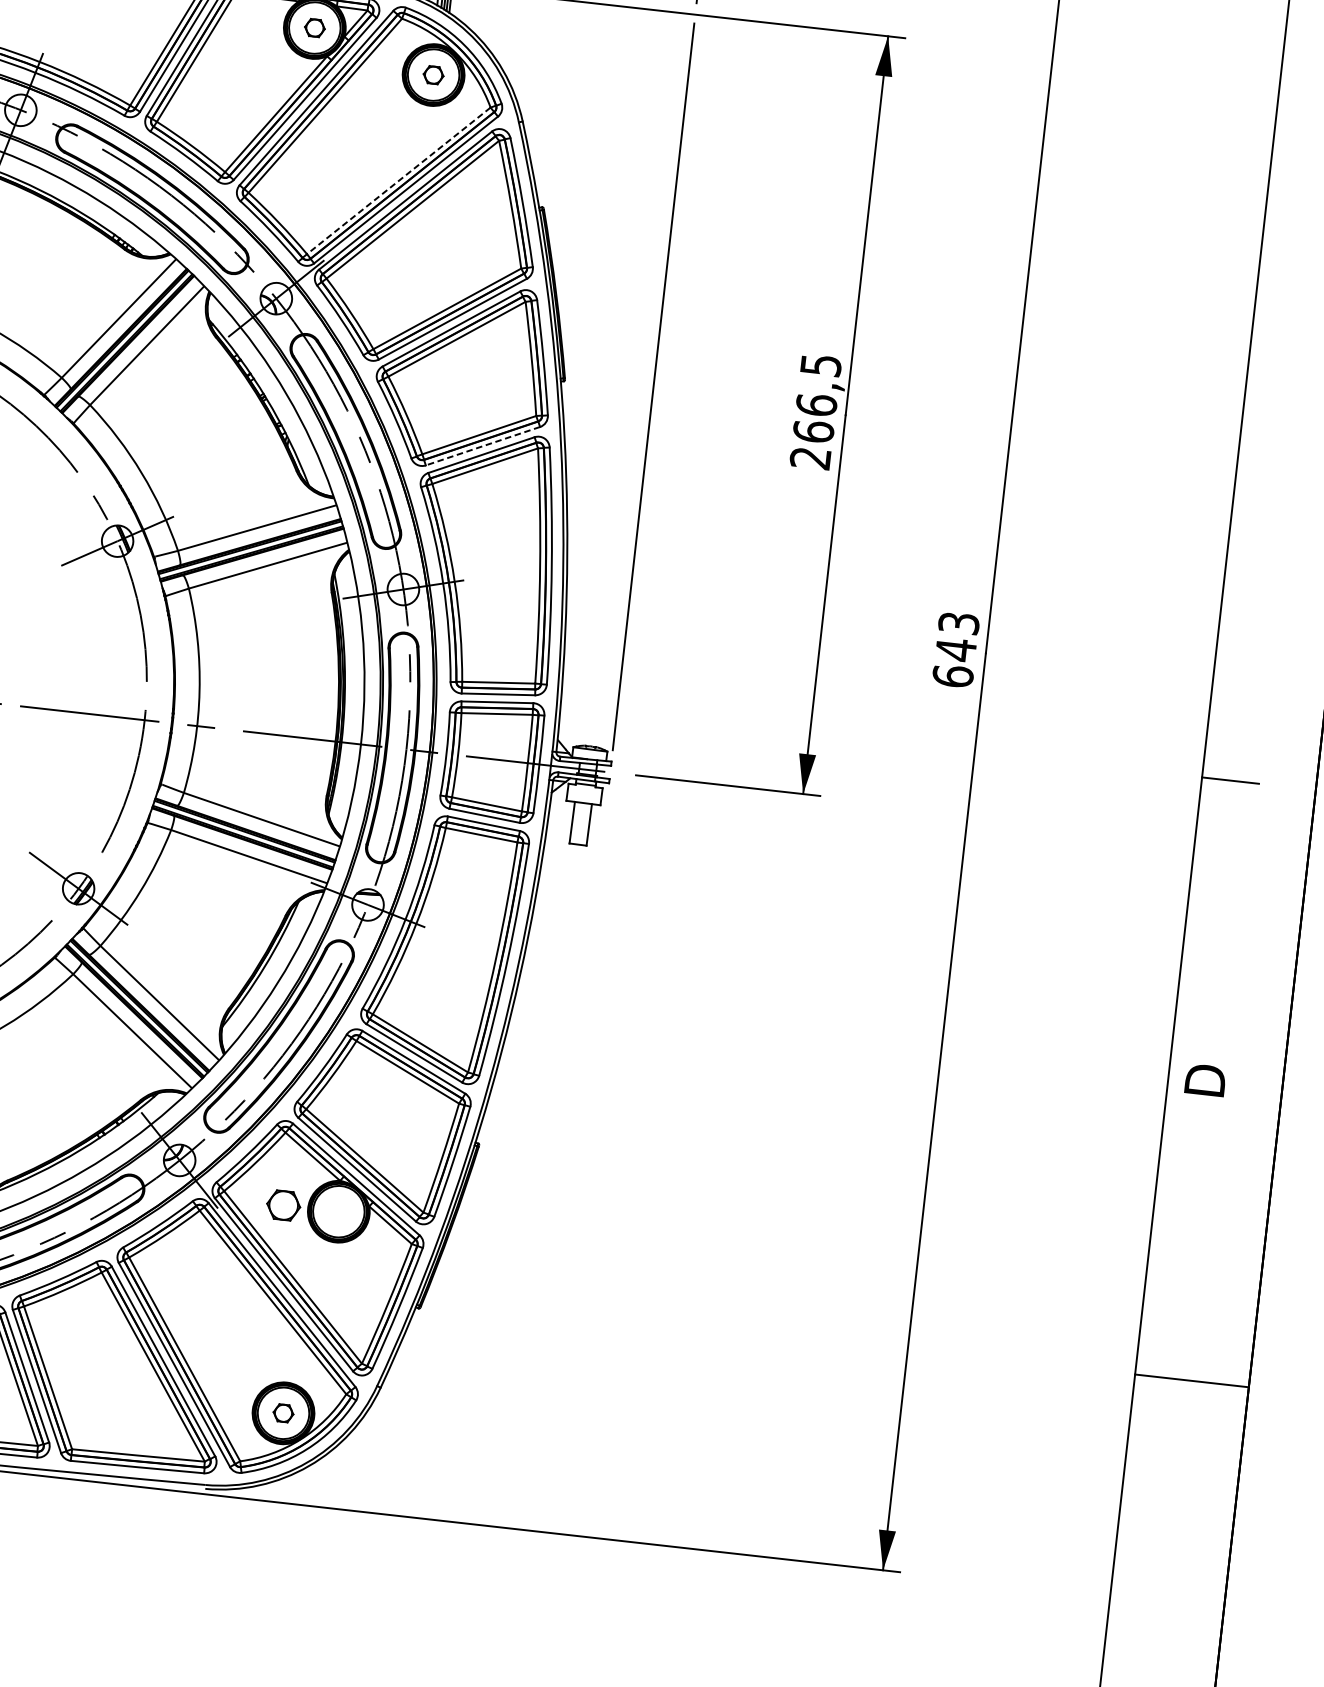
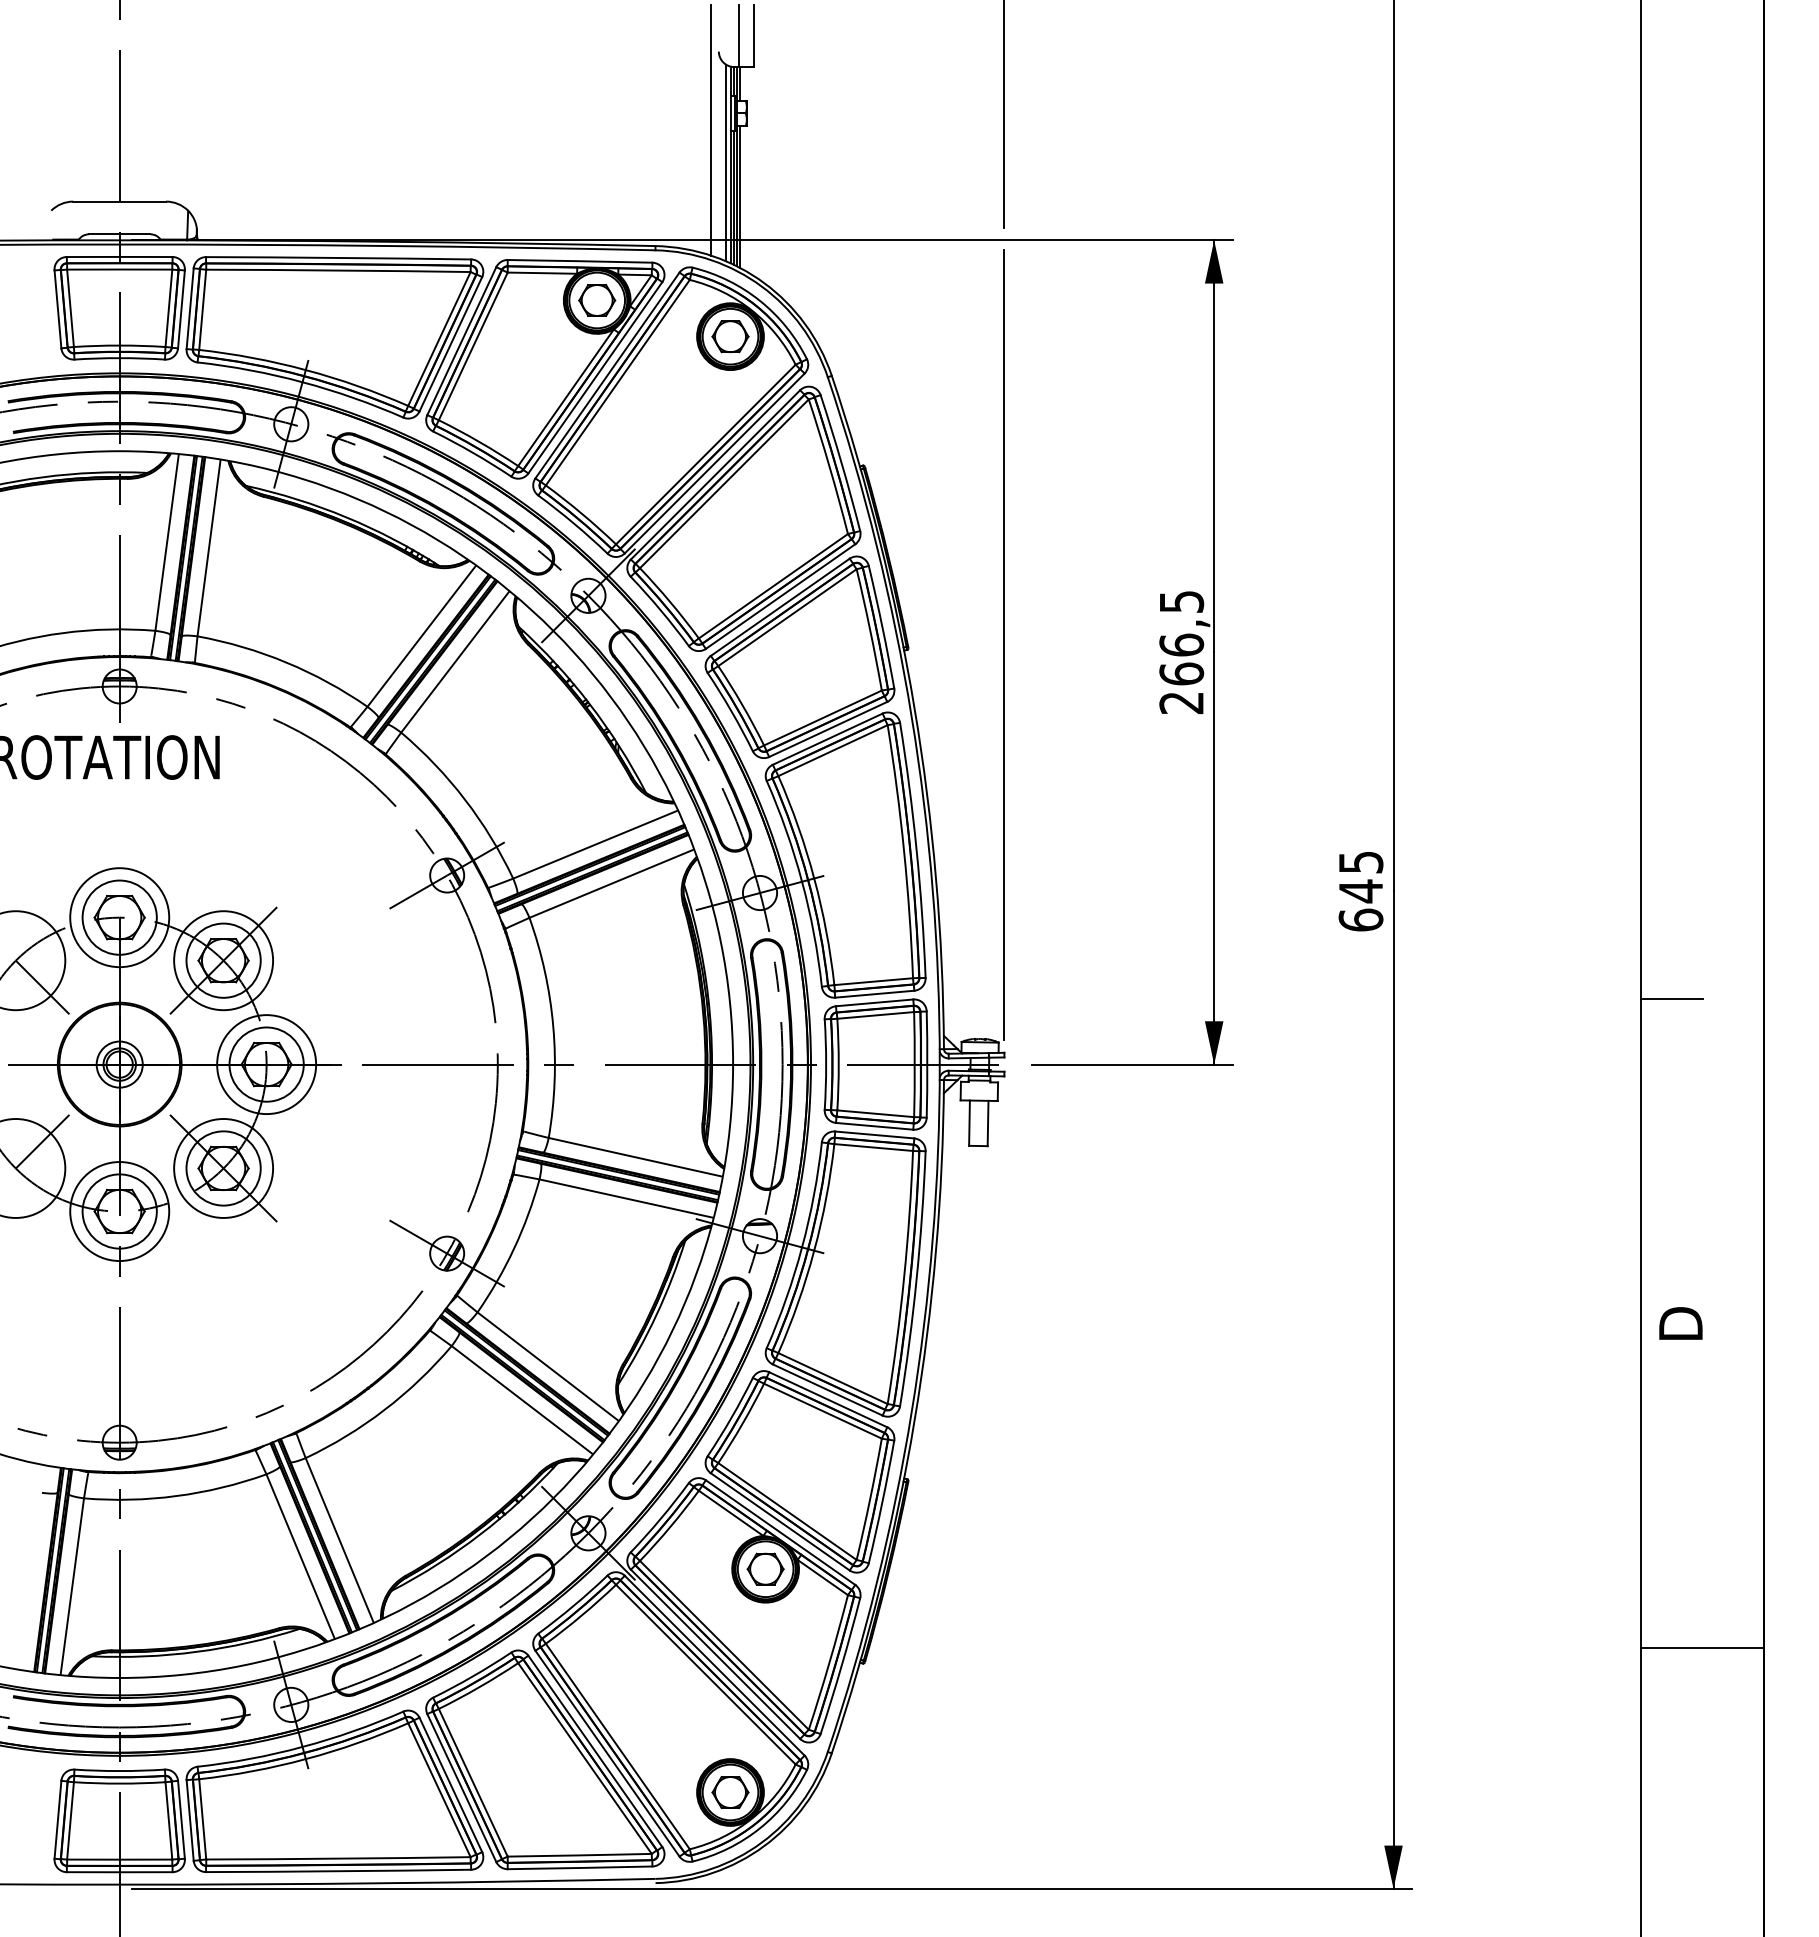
part: (315, 28) -> (597, 300), size x1.67
part: (433, 74) -> (730, 336), size x1.67
line: (398, 180) -> (705, 454), dashed -> solid
line: (482, 446) -> (827, 729), dashed -> solid
text: (958, 622) -> (1360, 861), 643 -> 645
part: (283, 1204) -> (765, 1568), moved
part: (283, 1413) -> (730, 1792), size x1.67

